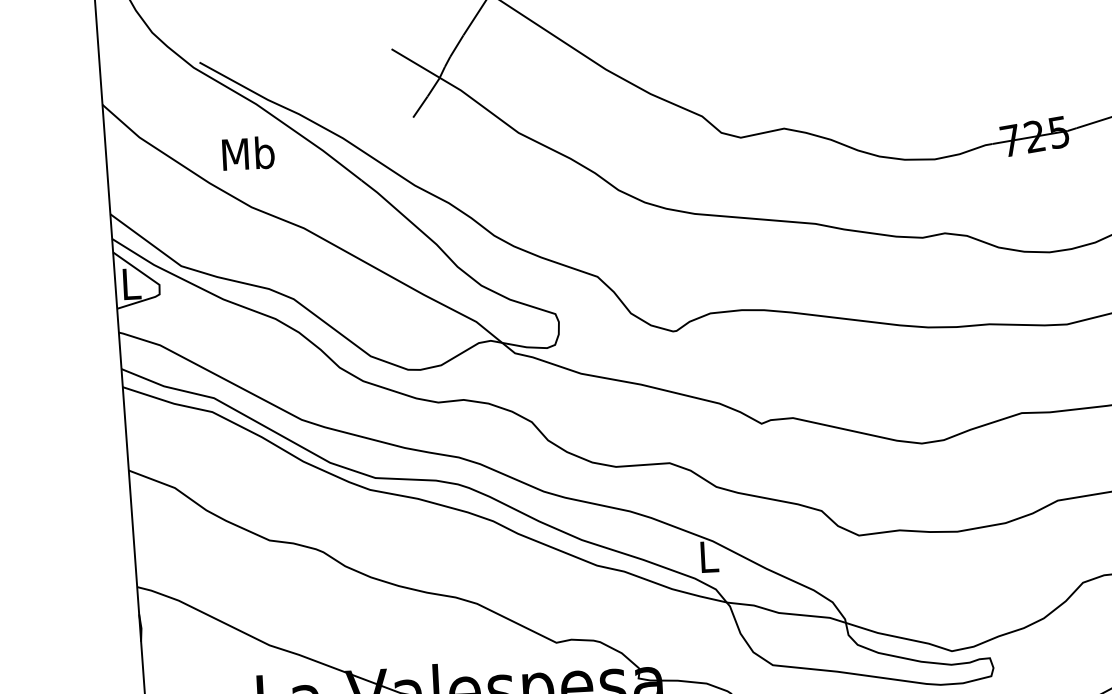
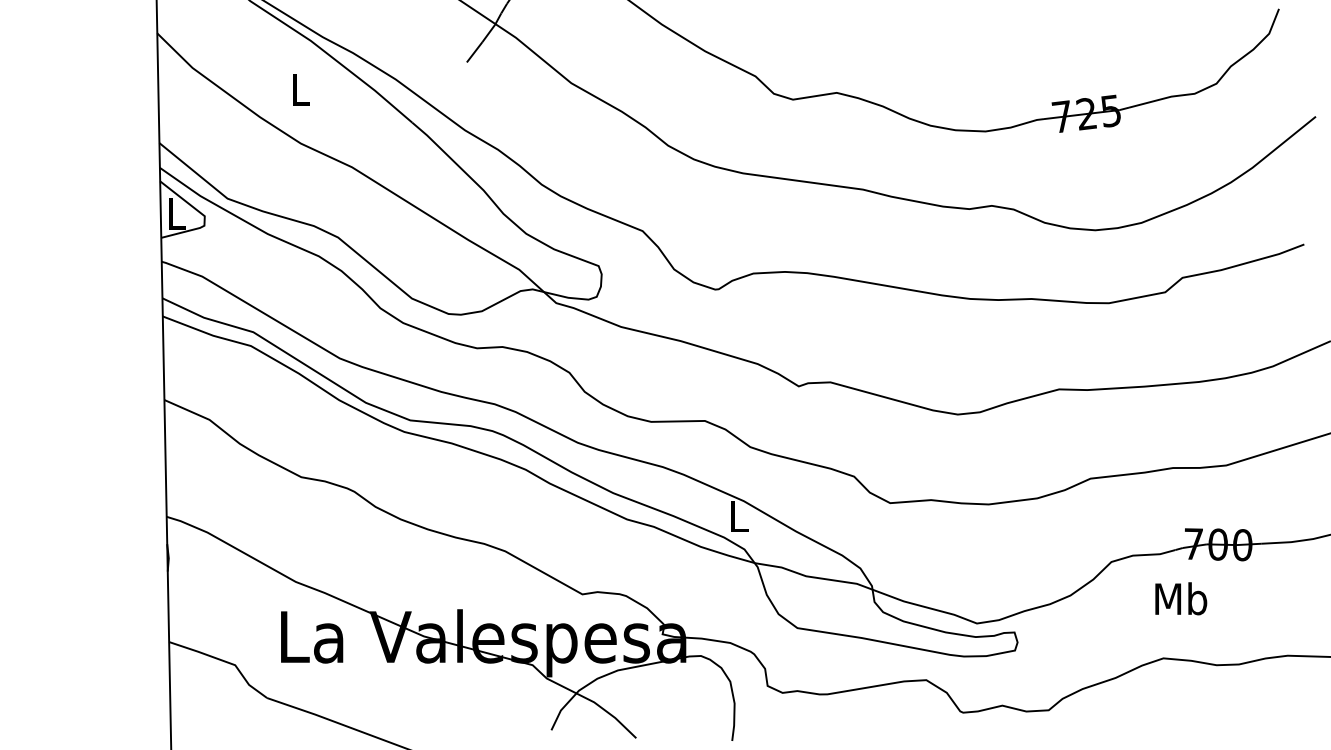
text: (248, 153) -> (300, 89), Mb -> L

